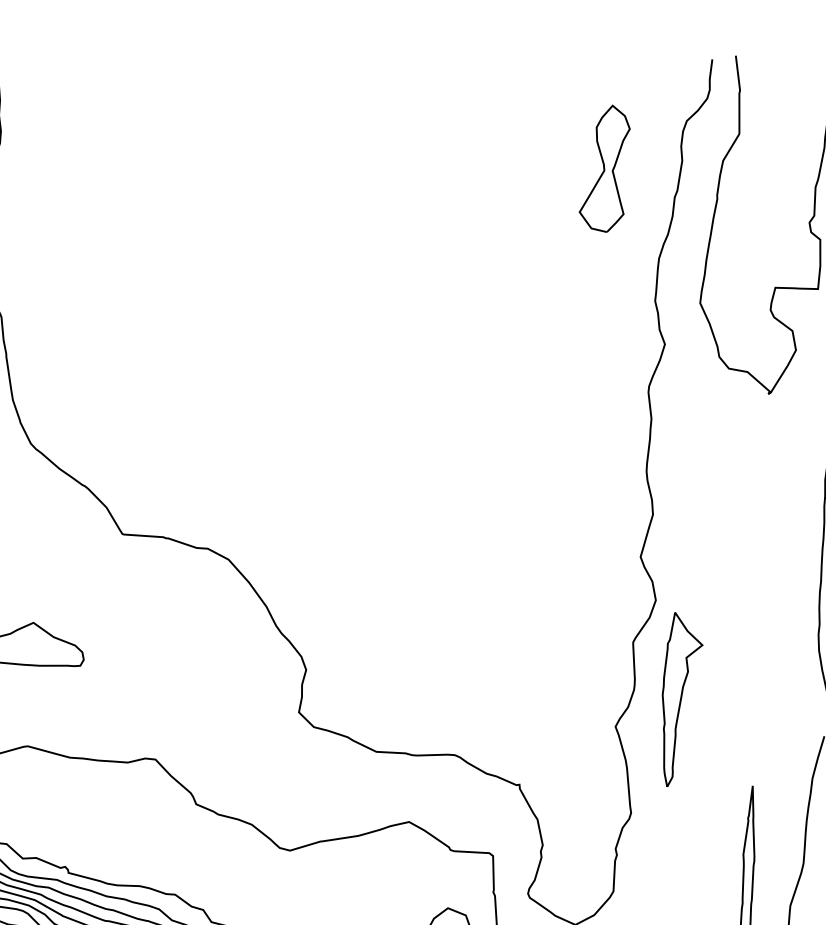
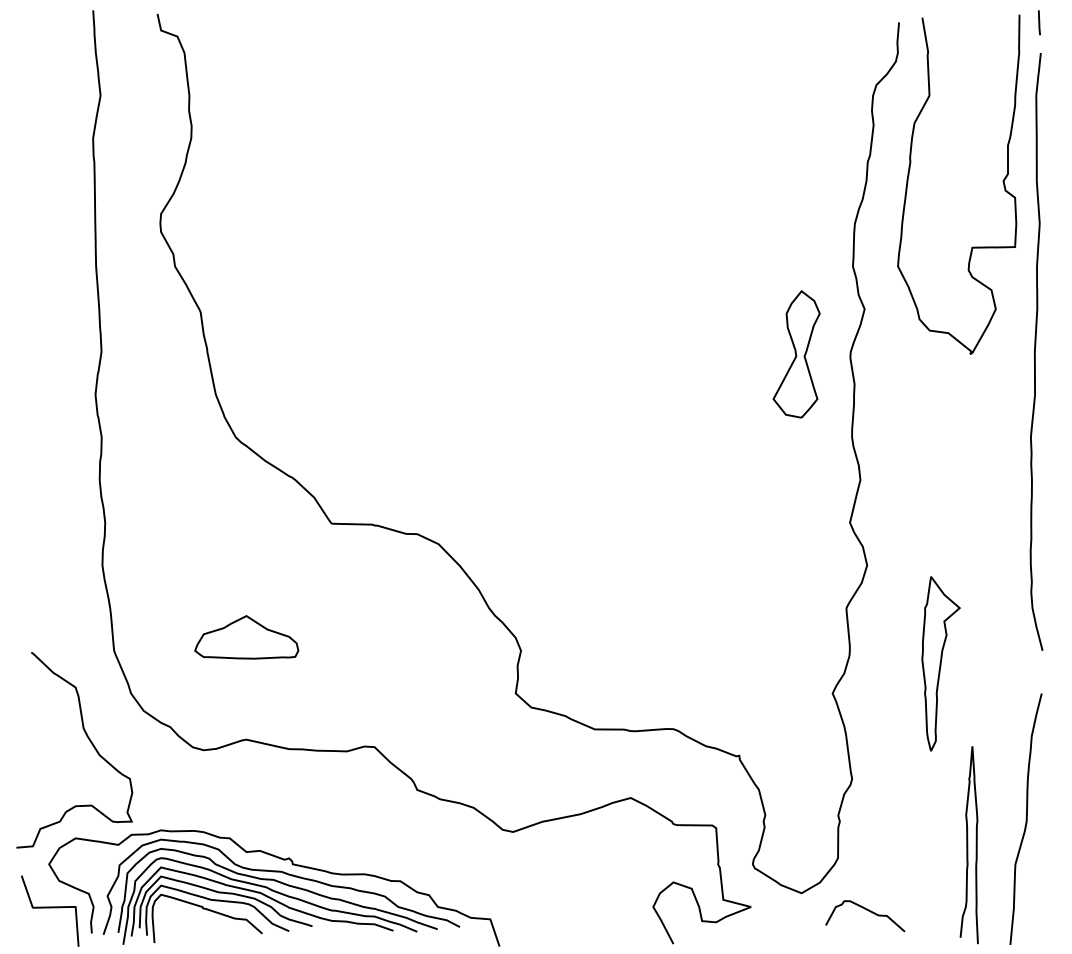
part: (604, 168) -> (796, 354), moved
part: (680, 699) -> (940, 663), moved

